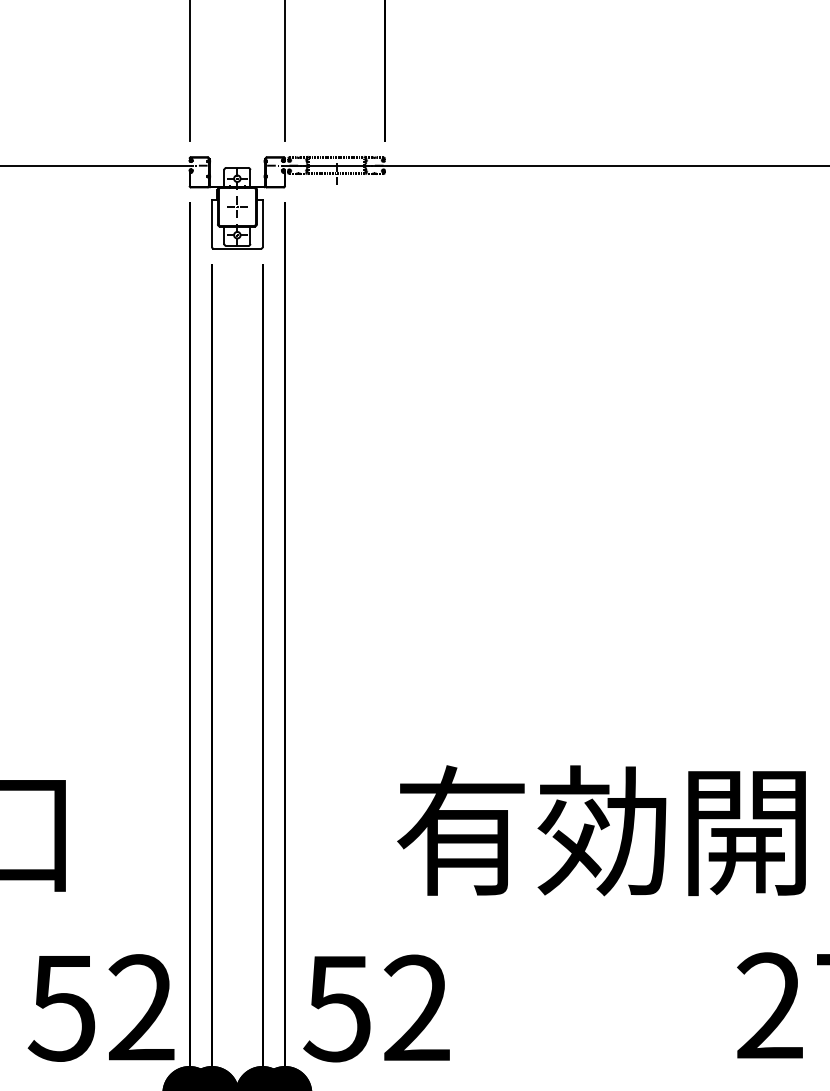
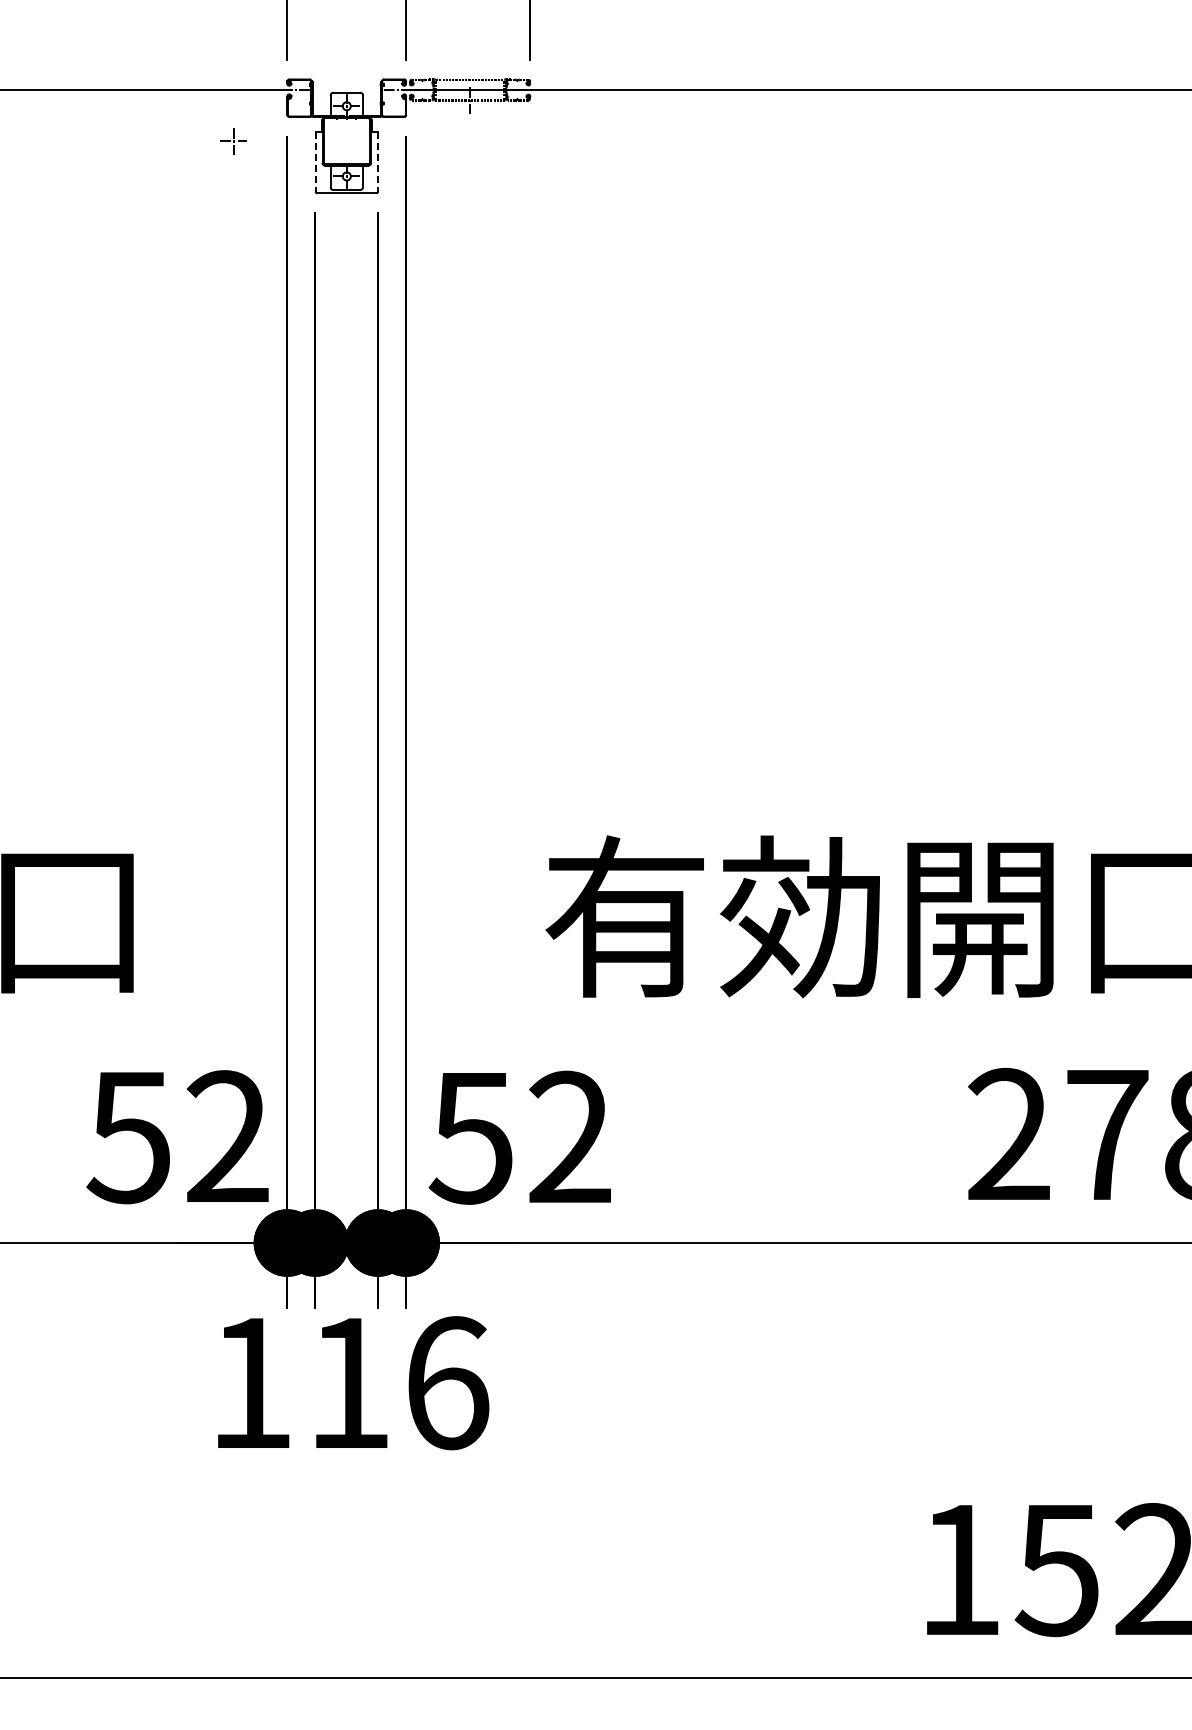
part: (237, 207) -> (233, 141), moved
line: (212, 223) -> (315, 161), solid -> dashed
line: (262, 223) -> (378, 161), solid -> dashed

